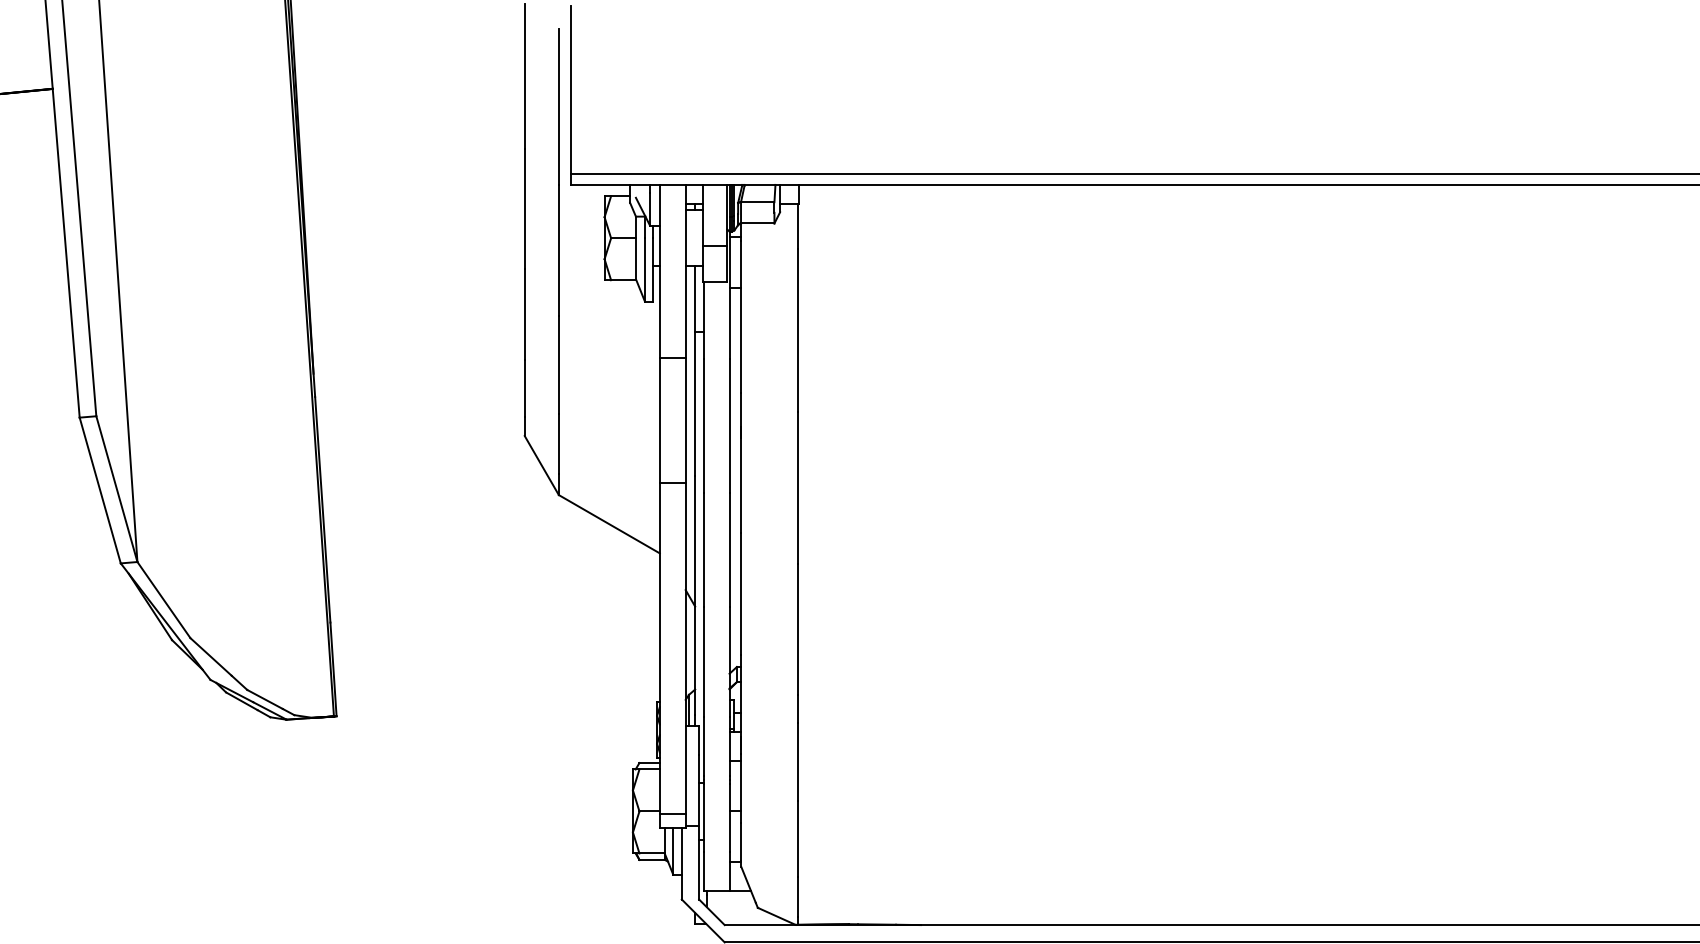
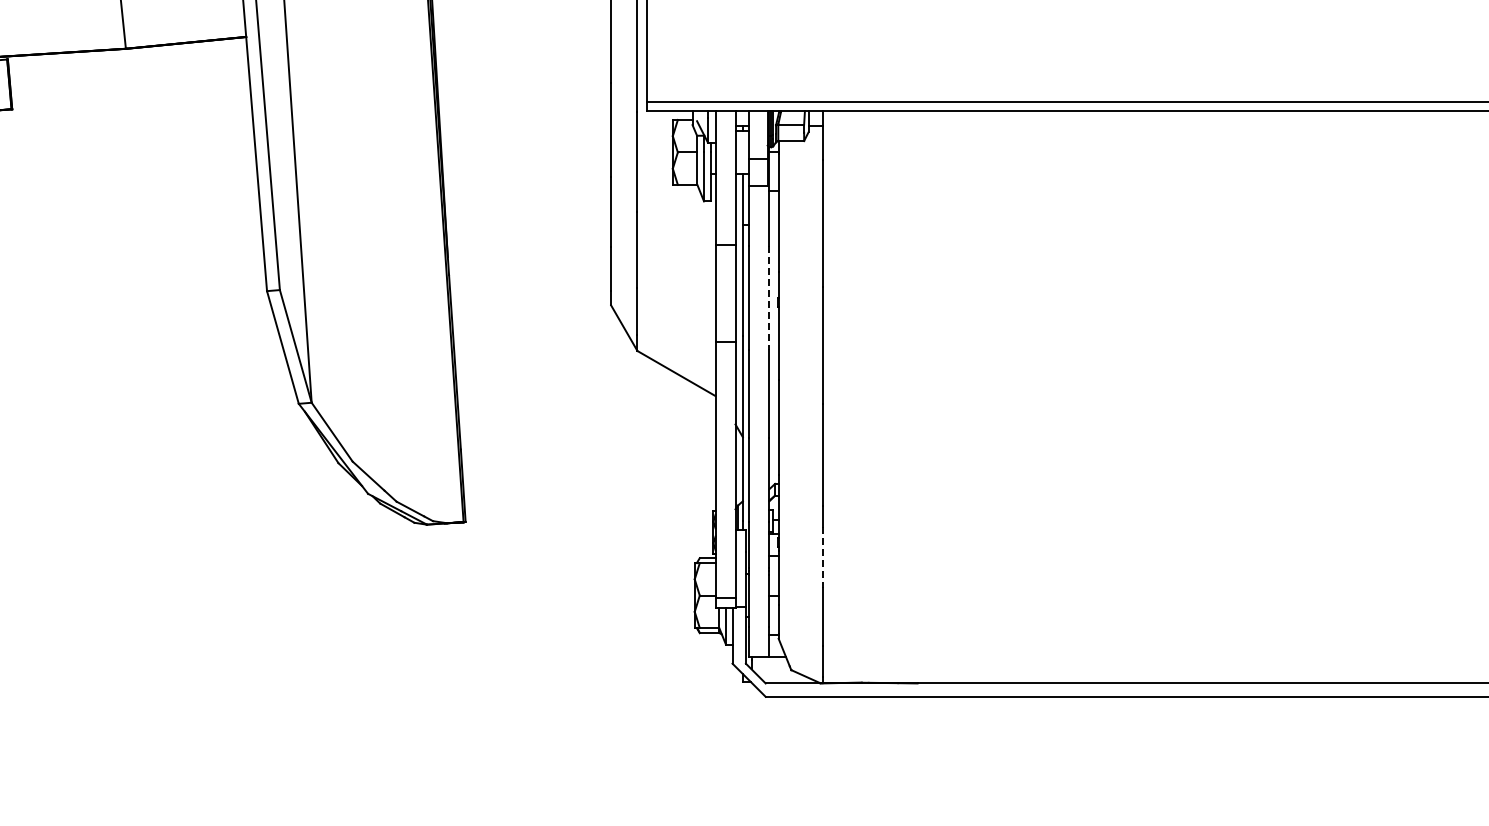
line: (729, 425) -> (769, 297), solid -> dashed
line: (798, 763) -> (822, 558), solid -> dashed

